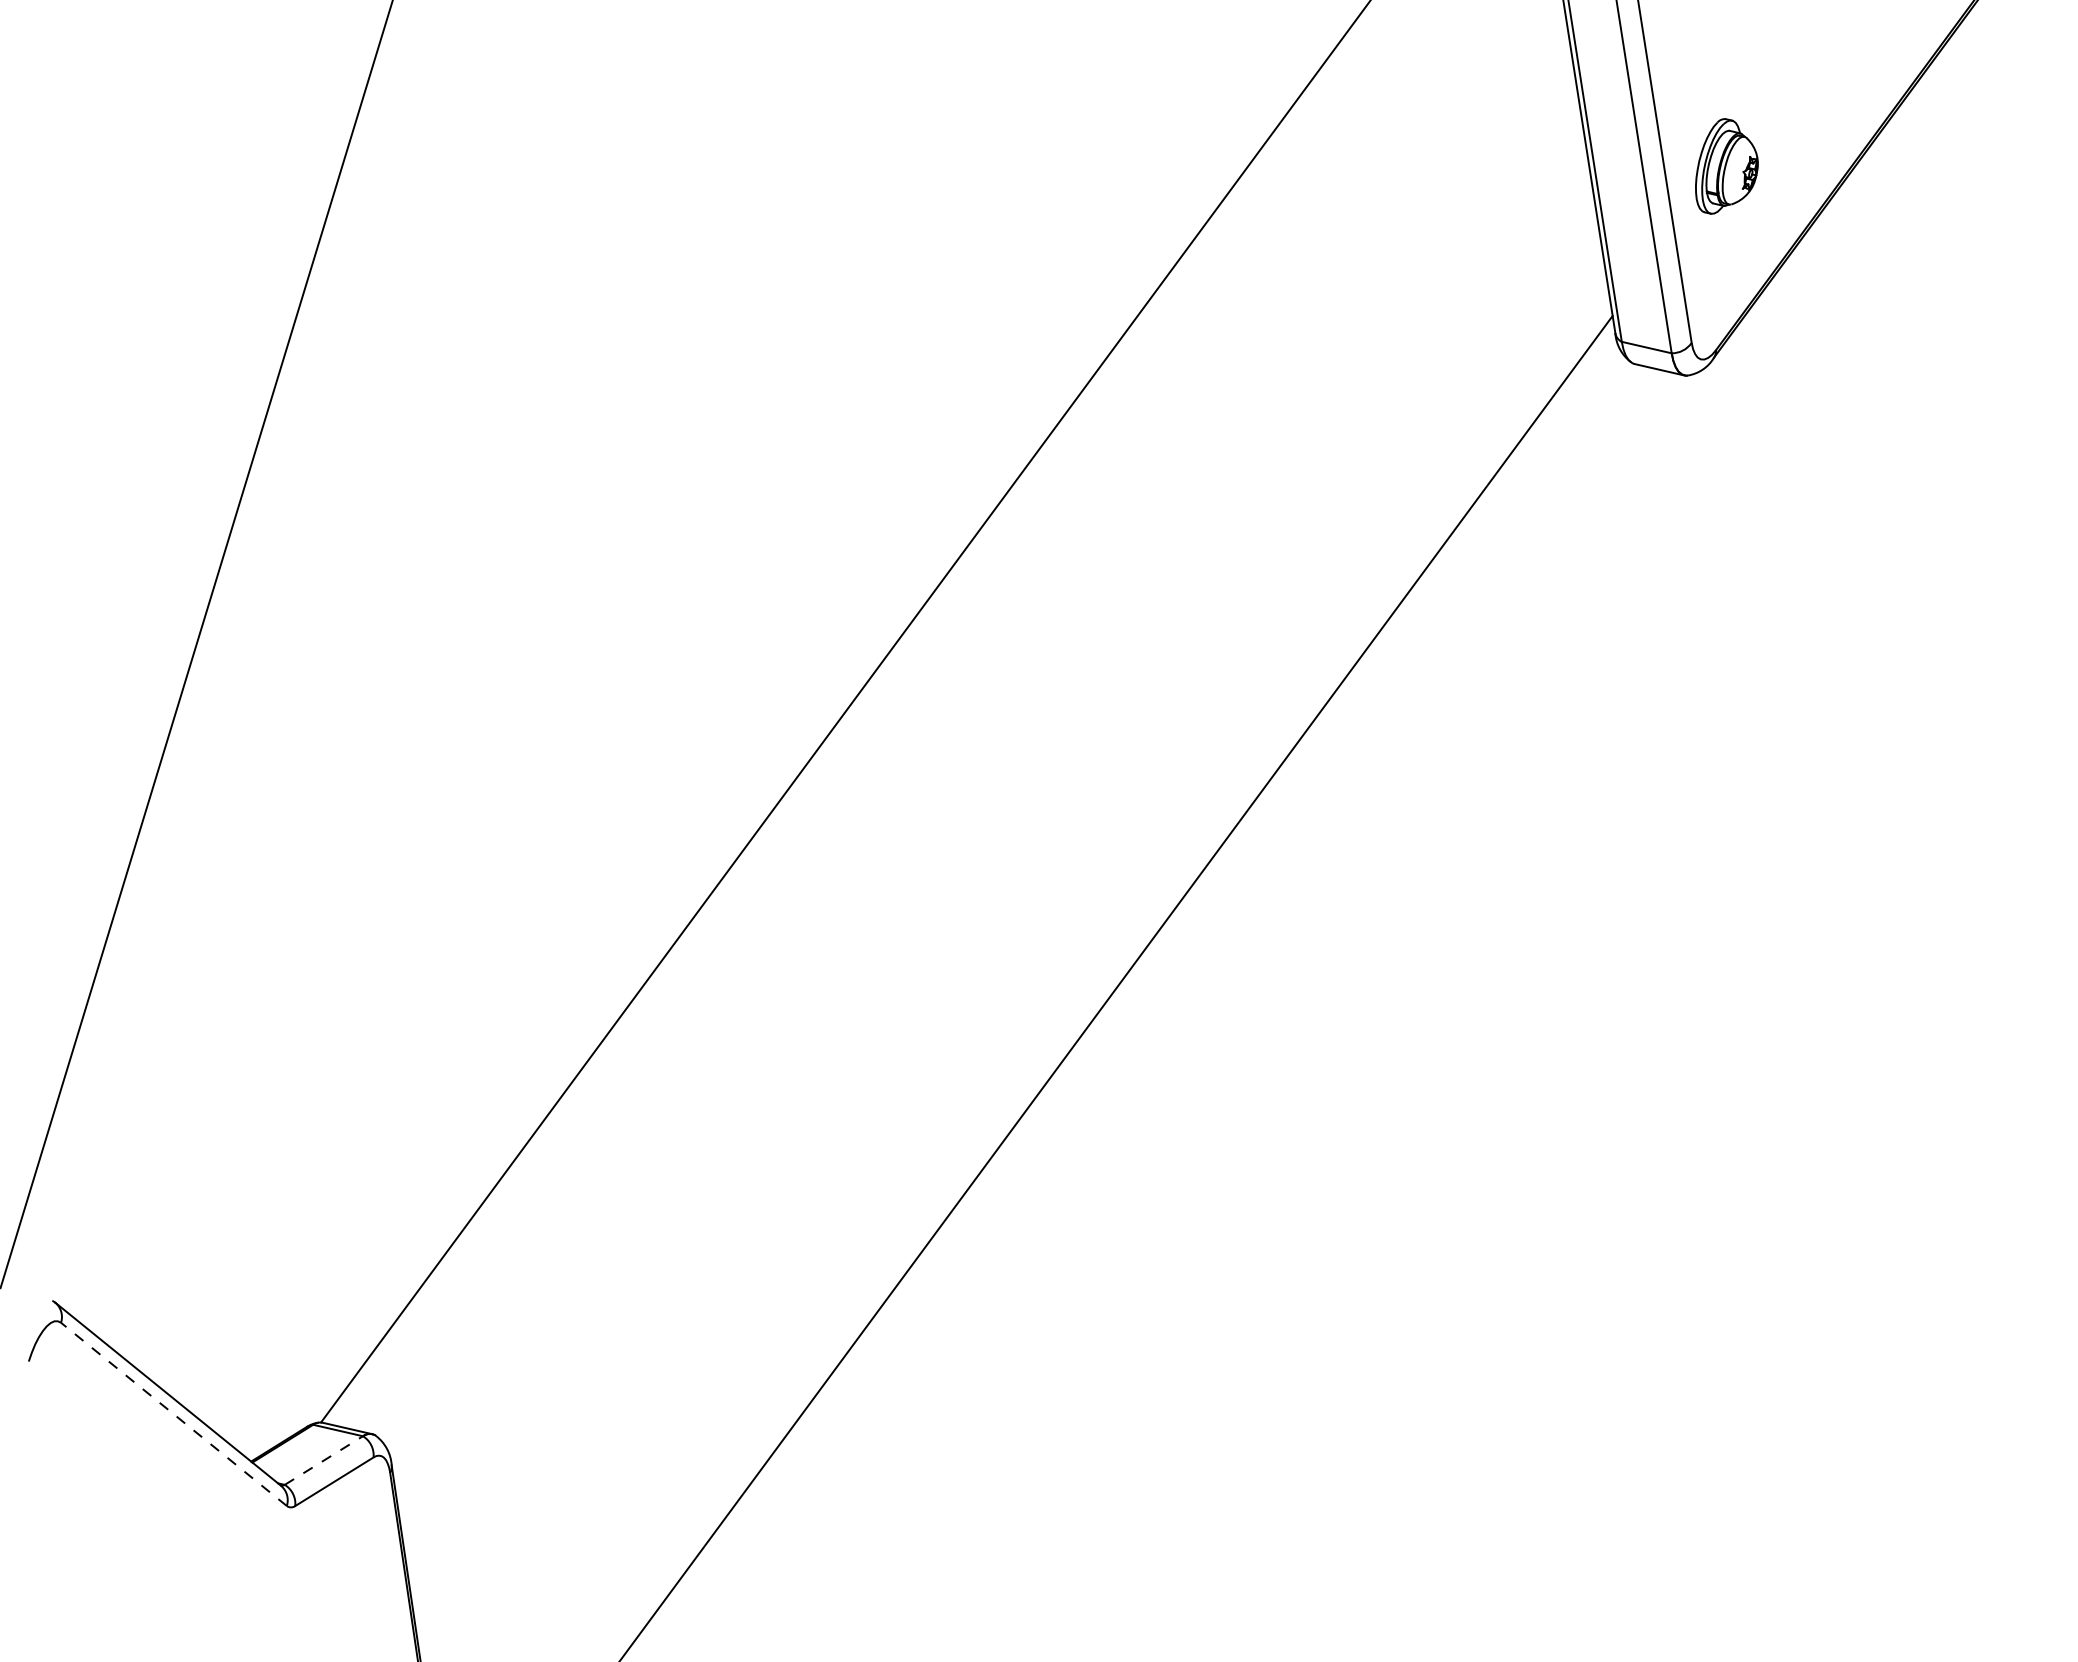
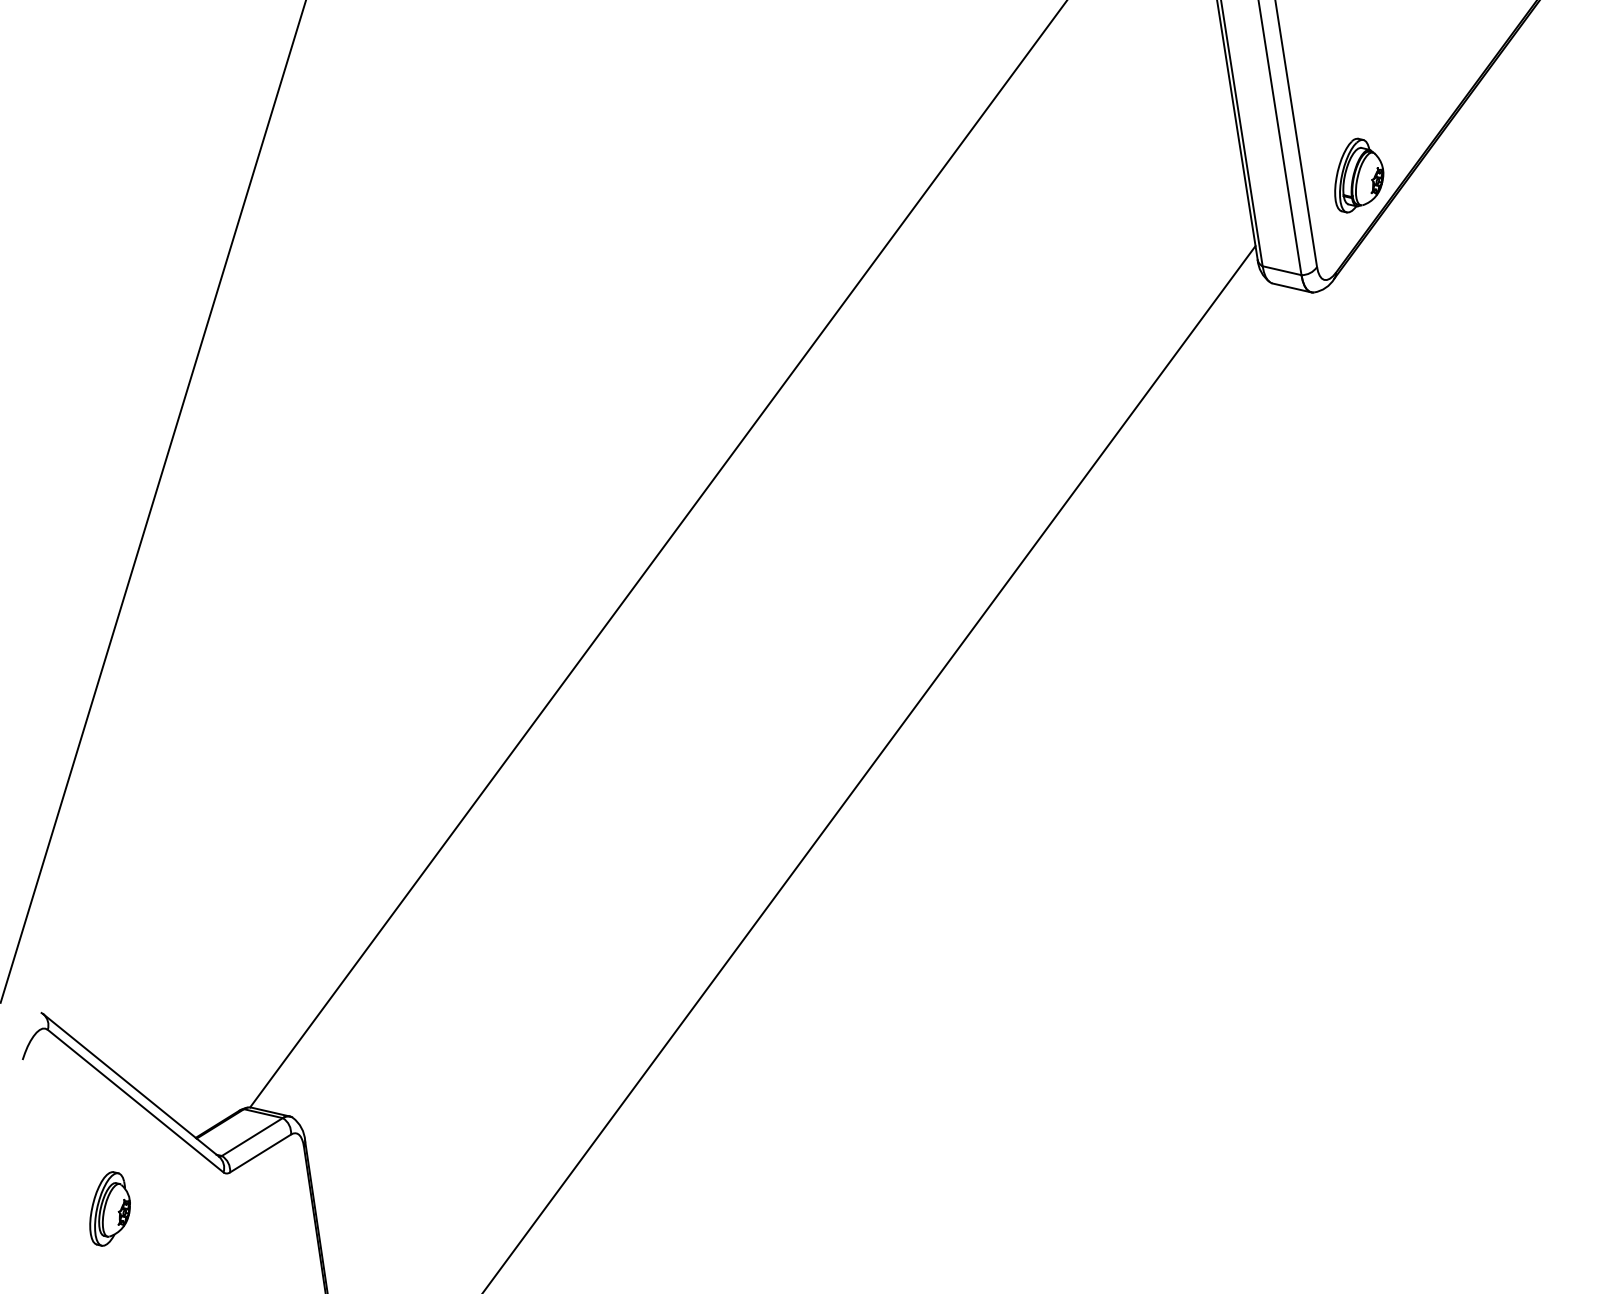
part: (1726, 166) -> (1358, 175), moved
line: (173, 1414) -> (135, 1101), dashed -> solid
line: (324, 1460) -> (252, 1137), dashed -> solid
part: (140, 1552) -> (109, 1208), added

